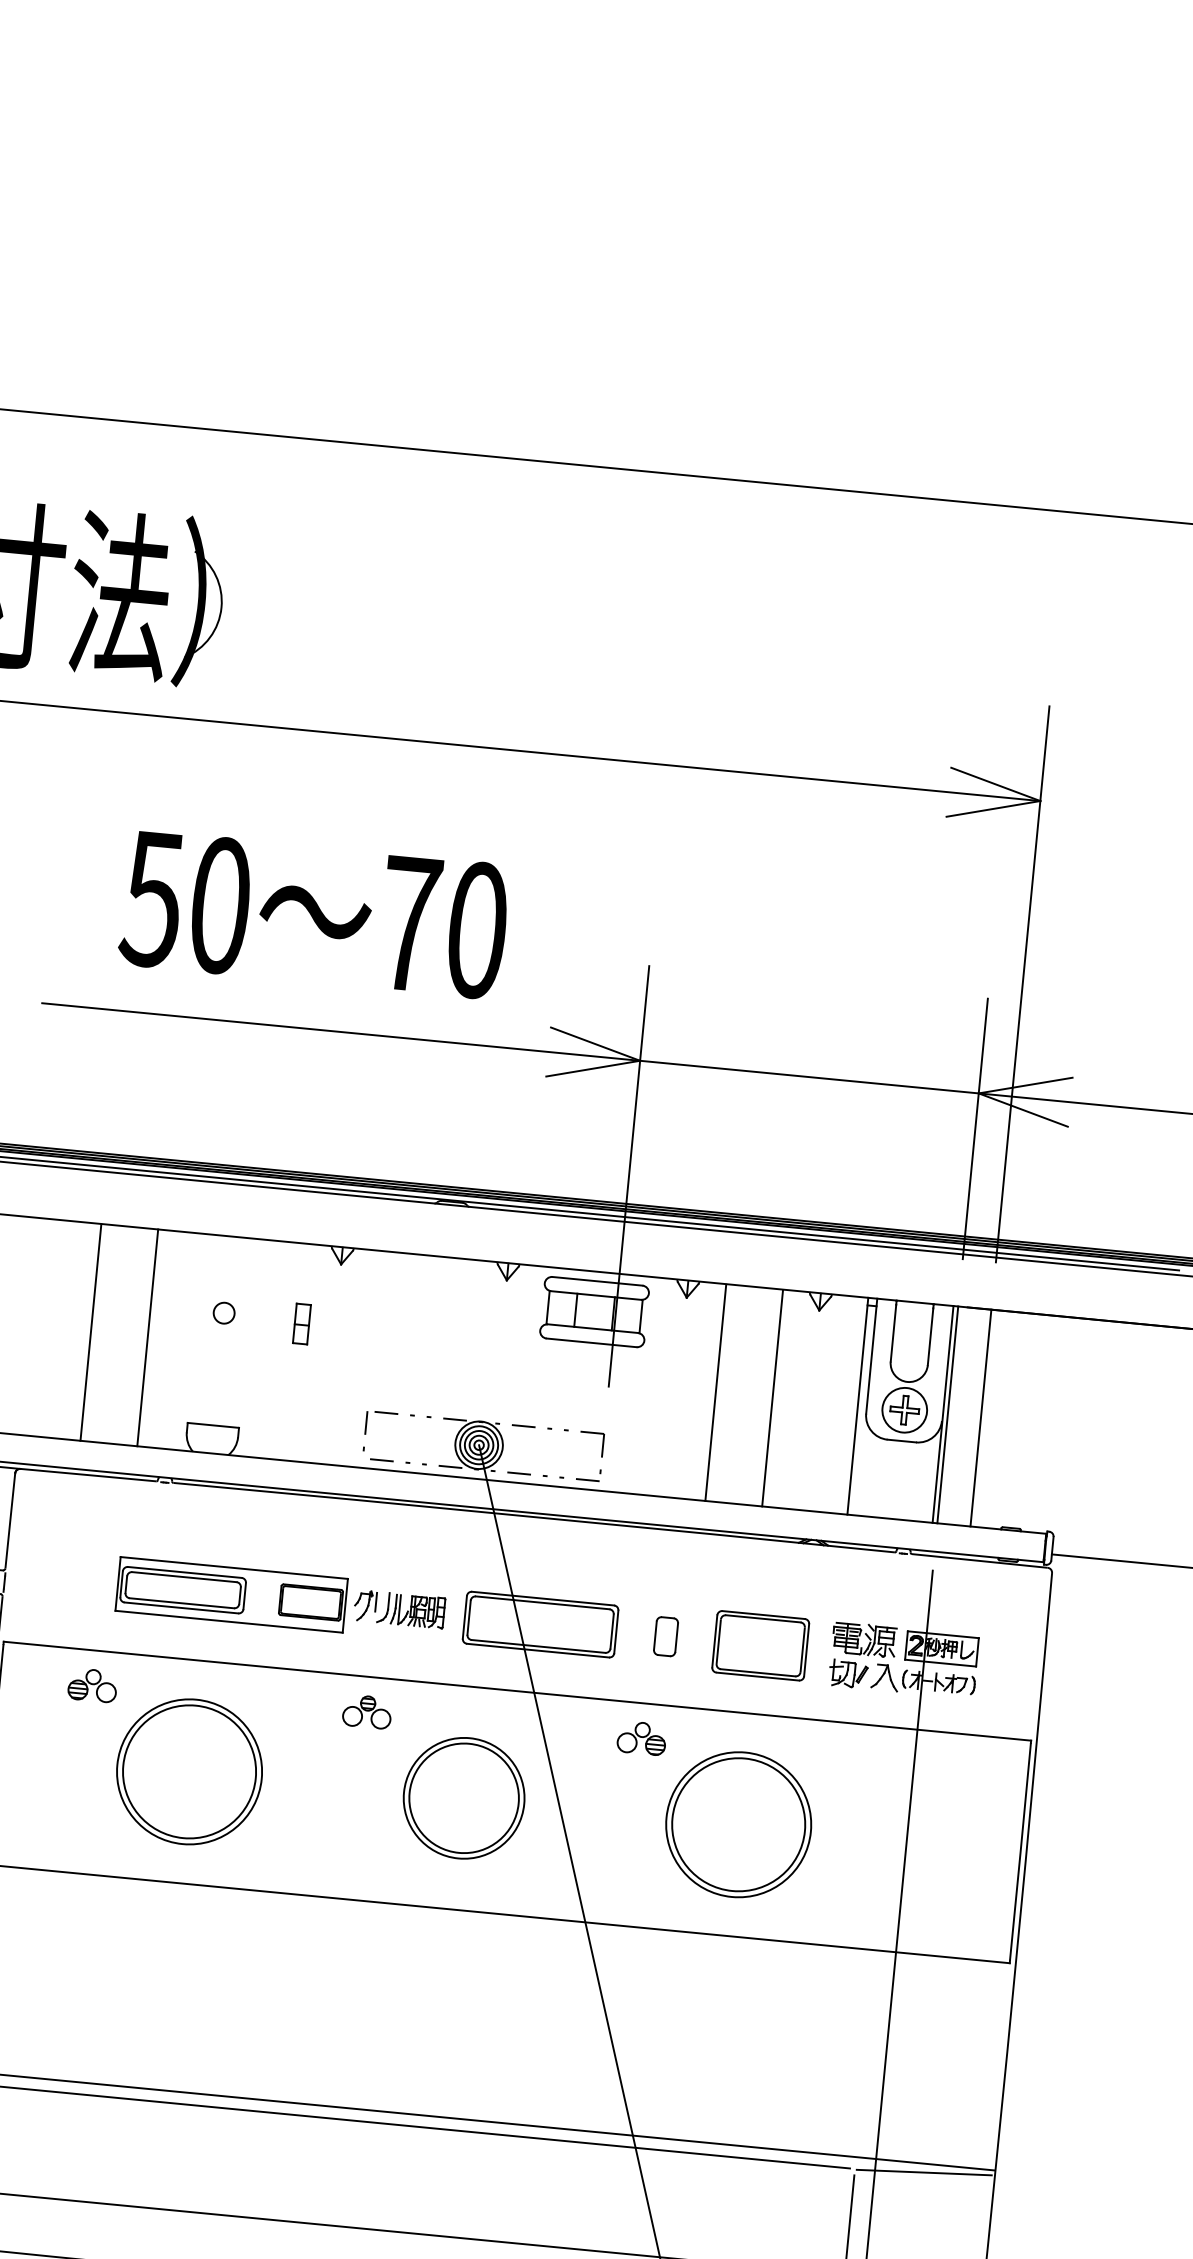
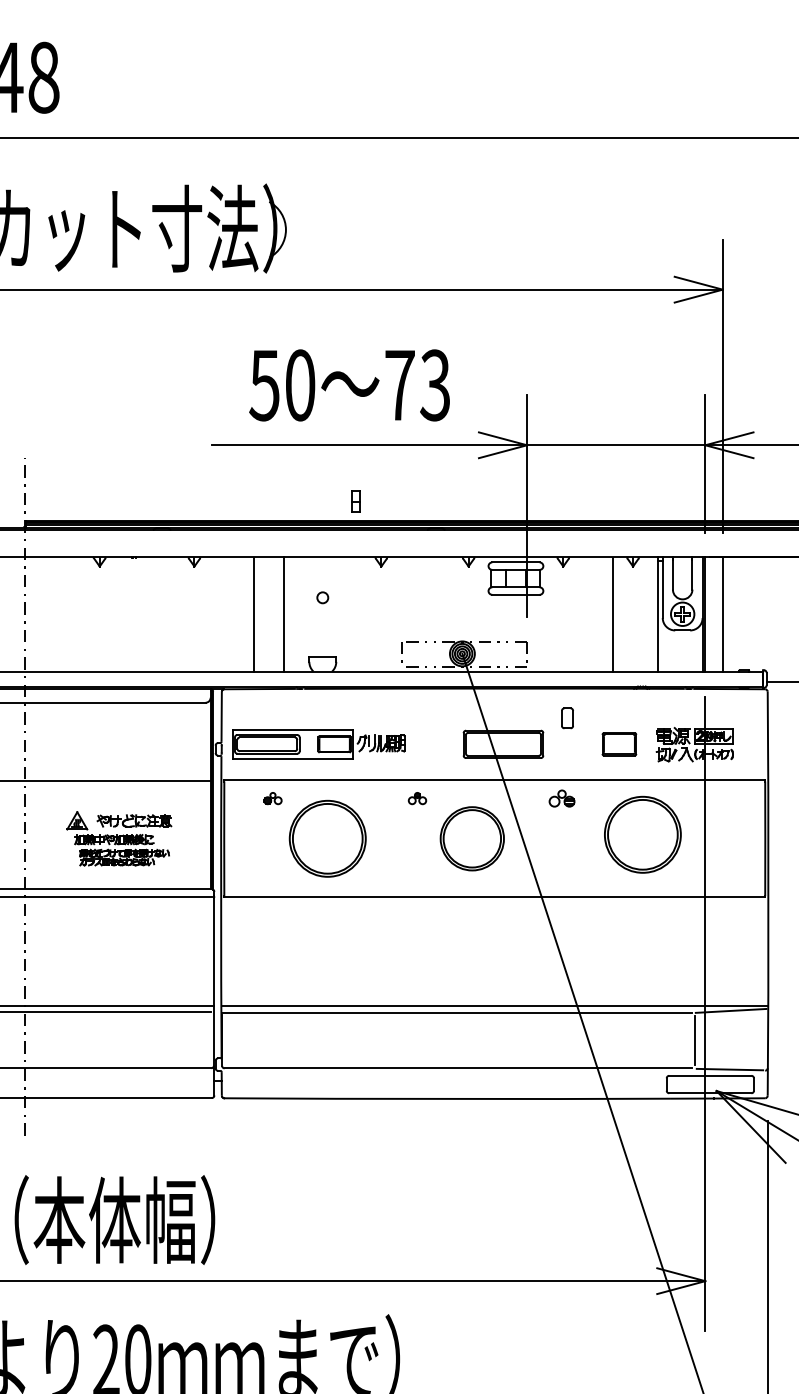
text: (477, 930) -> (435, 385), 70 -> 73
part: (301, 1323) -> (355, 501), moved
line: (716, 1392) -> (583, 614), removed
part: (280, 1599) -> (318, 744), moved
part: (665, 1636) -> (567, 718), moved
part: (760, 1646) -> (619, 744), size x0.7
part: (91, 1685) -> (272, 798), size x0.7
part: (367, 1711) -> (417, 798), size x0.7
part: (738, 1824) -> (642, 834), moved

